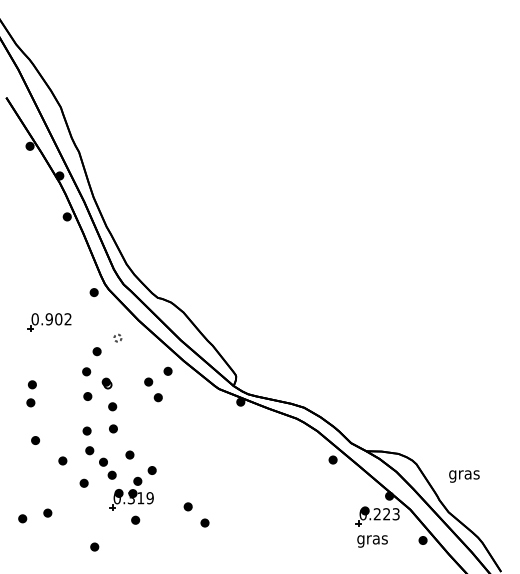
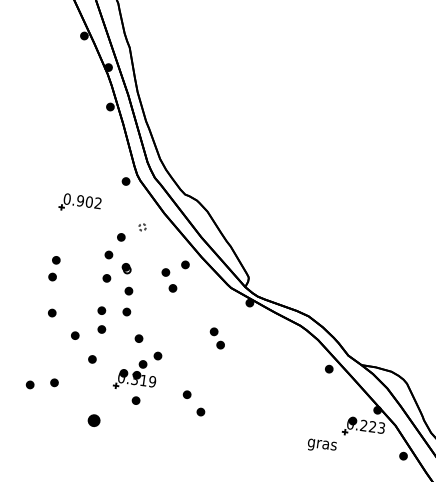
part: (107, 468) -> (217, 338), moved
text: (372, 541) -> (322, 446), moved
part: (94, 546) -> (94, 420), size x1.6

